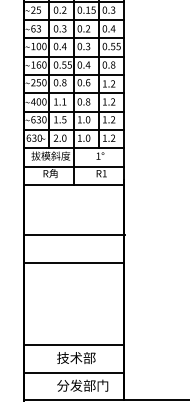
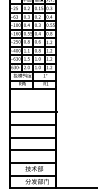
line: (72, 290) -> (32, 137), added
line: (72, 318) -> (32, 150), added

